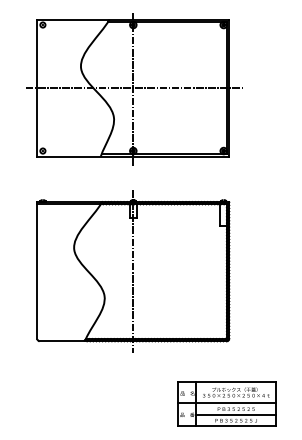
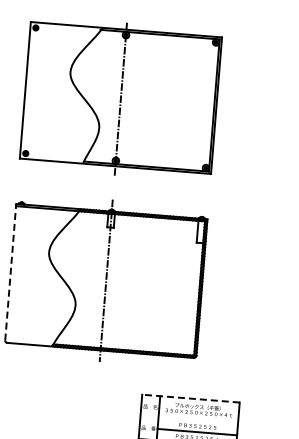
line: (133, 88) -> (121, 98), removed
line: (37, 270) -> (10, 272), solid -> dashed
line: (227, 382) -> (191, 399), solid -> dashed
line: (227, 403) -> (189, 420), removed

